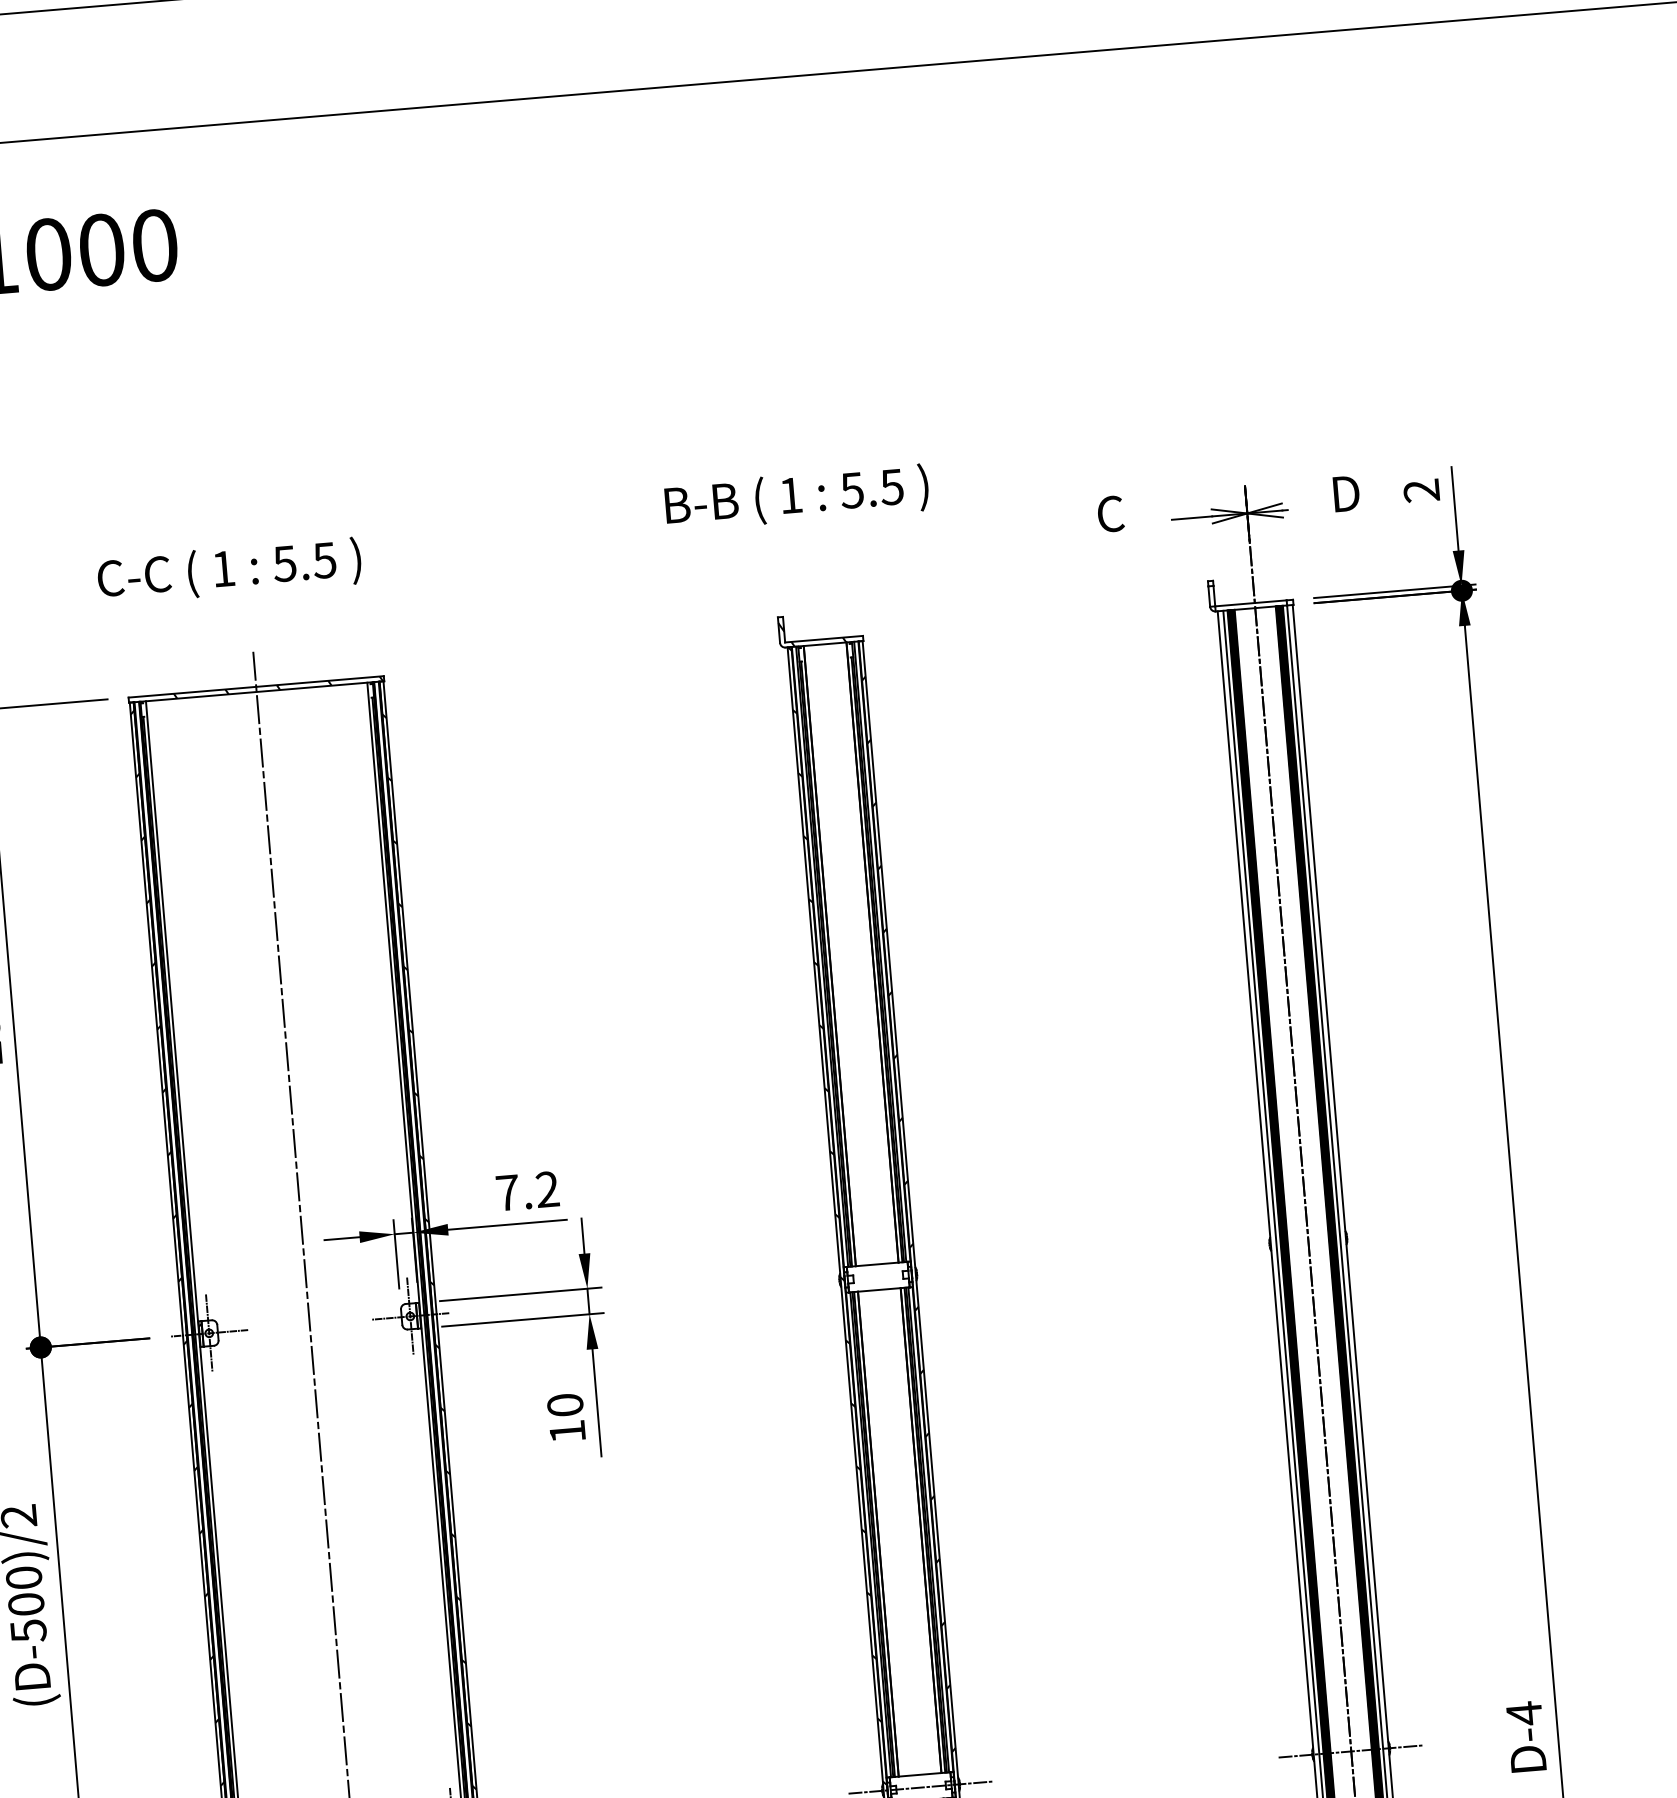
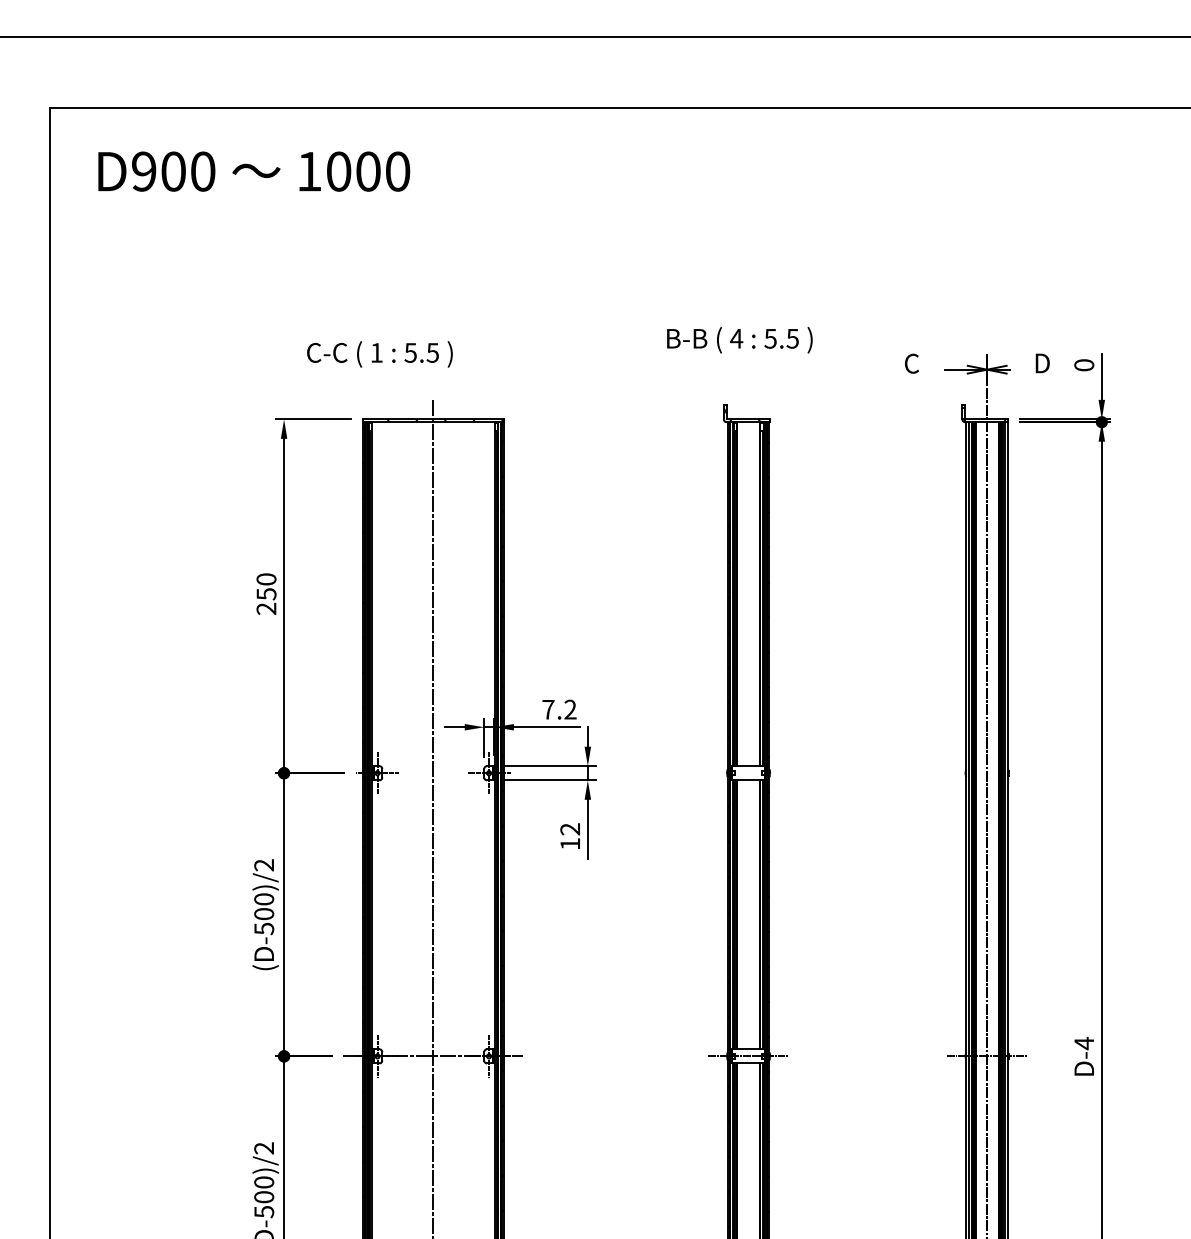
text: (1422, 491) -> (1084, 365), 2 -> 0
text: (790, 495) -> (736, 338), 1 -> 4
text: (228, 571) -> (379, 354), moved
text: (565, 1405) -> (570, 829), 10 -> 12

